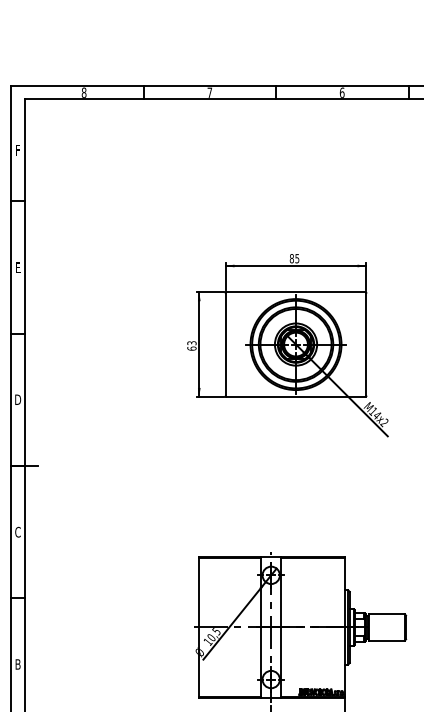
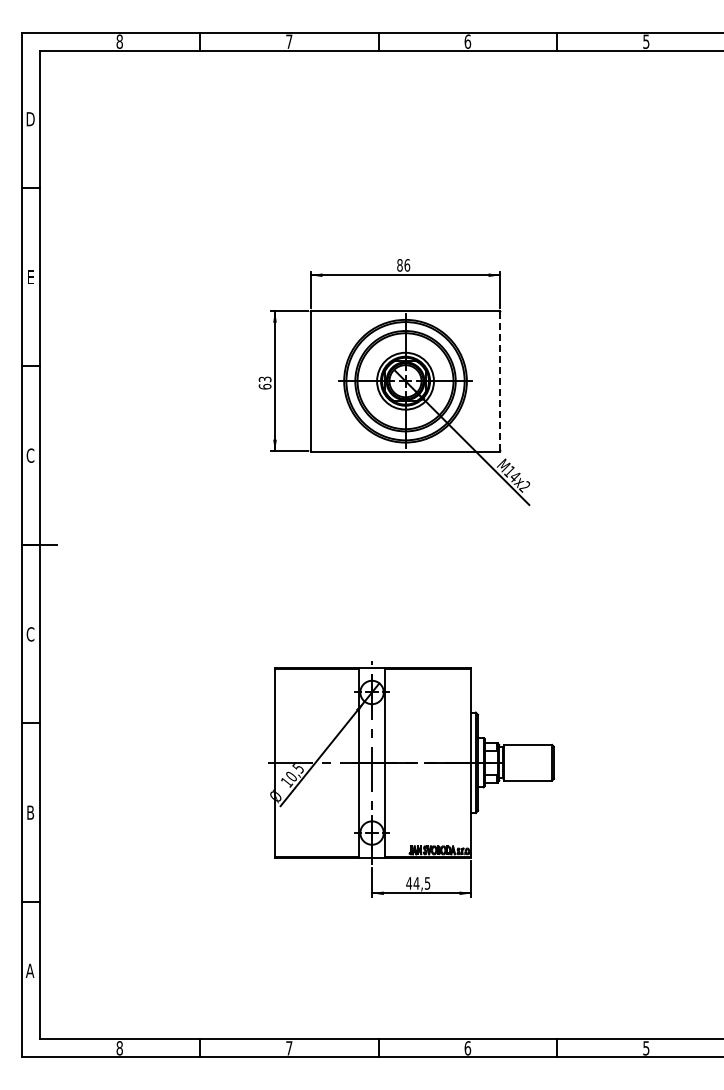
text: (17, 150) -> (30, 119), F -> D
text: (297, 258) -> (407, 265), 85 -> 86
line: (366, 344) -> (500, 381), solid -> dashed
text: (17, 399) -> (30, 455), D -> C

